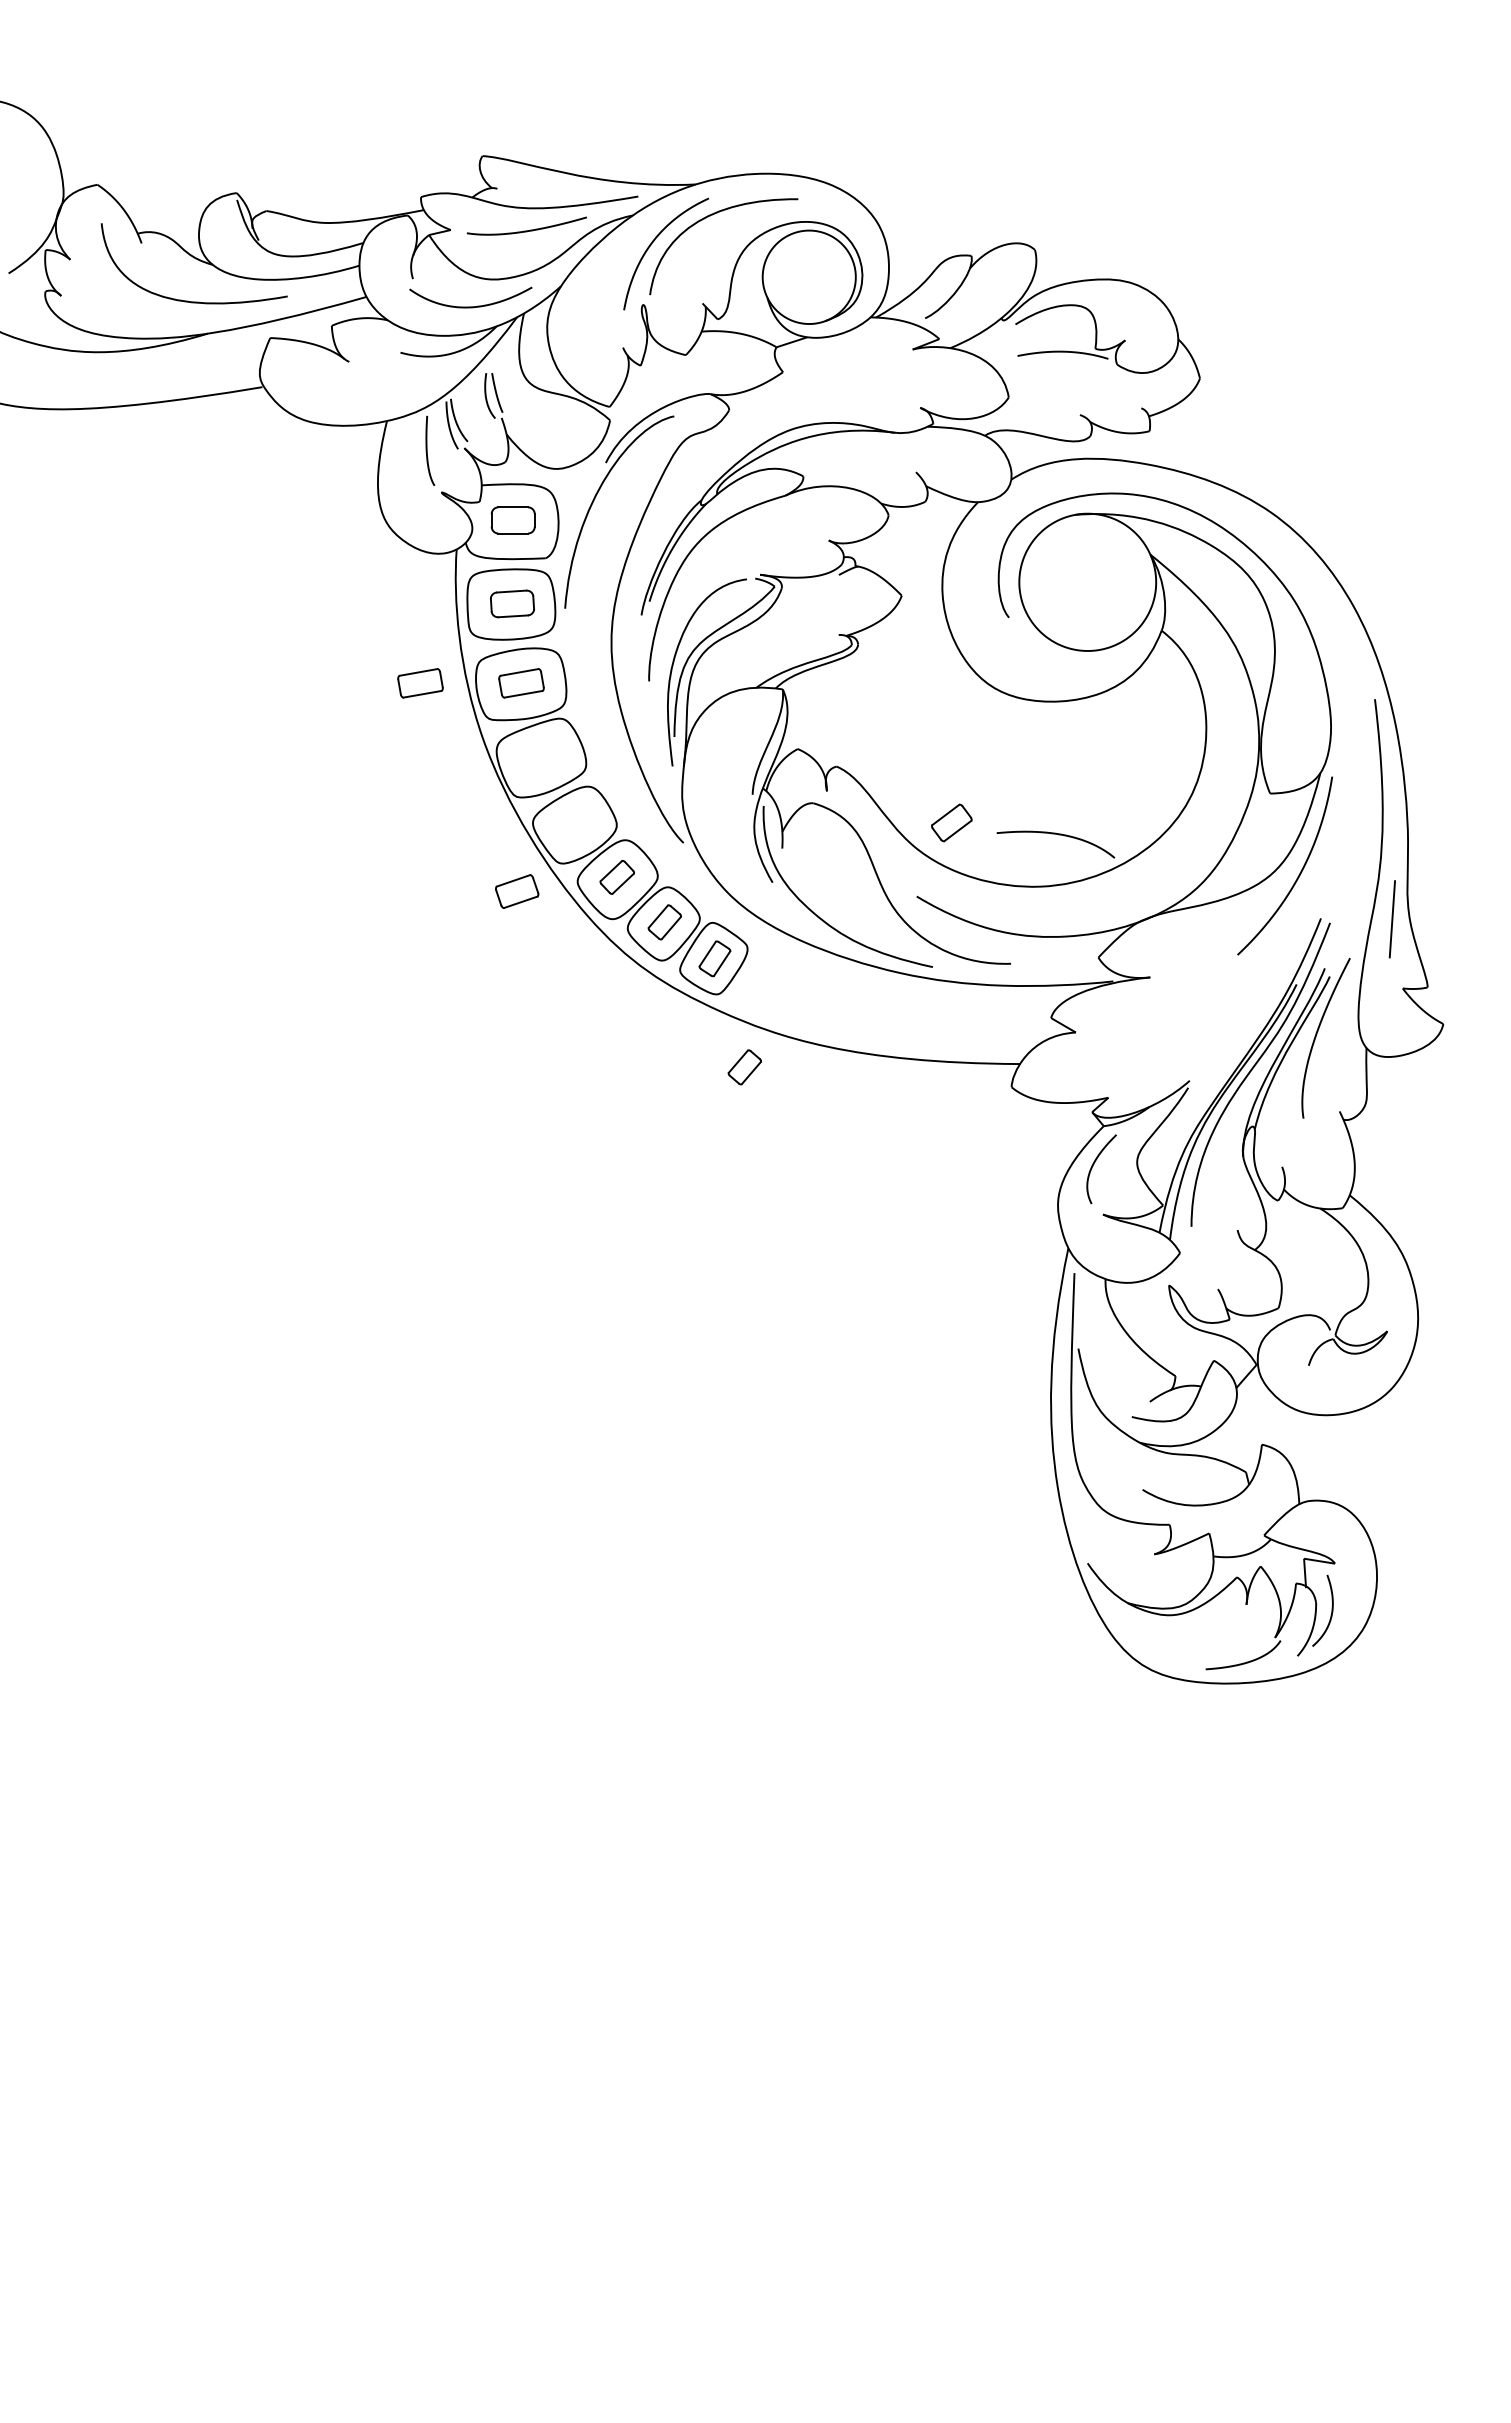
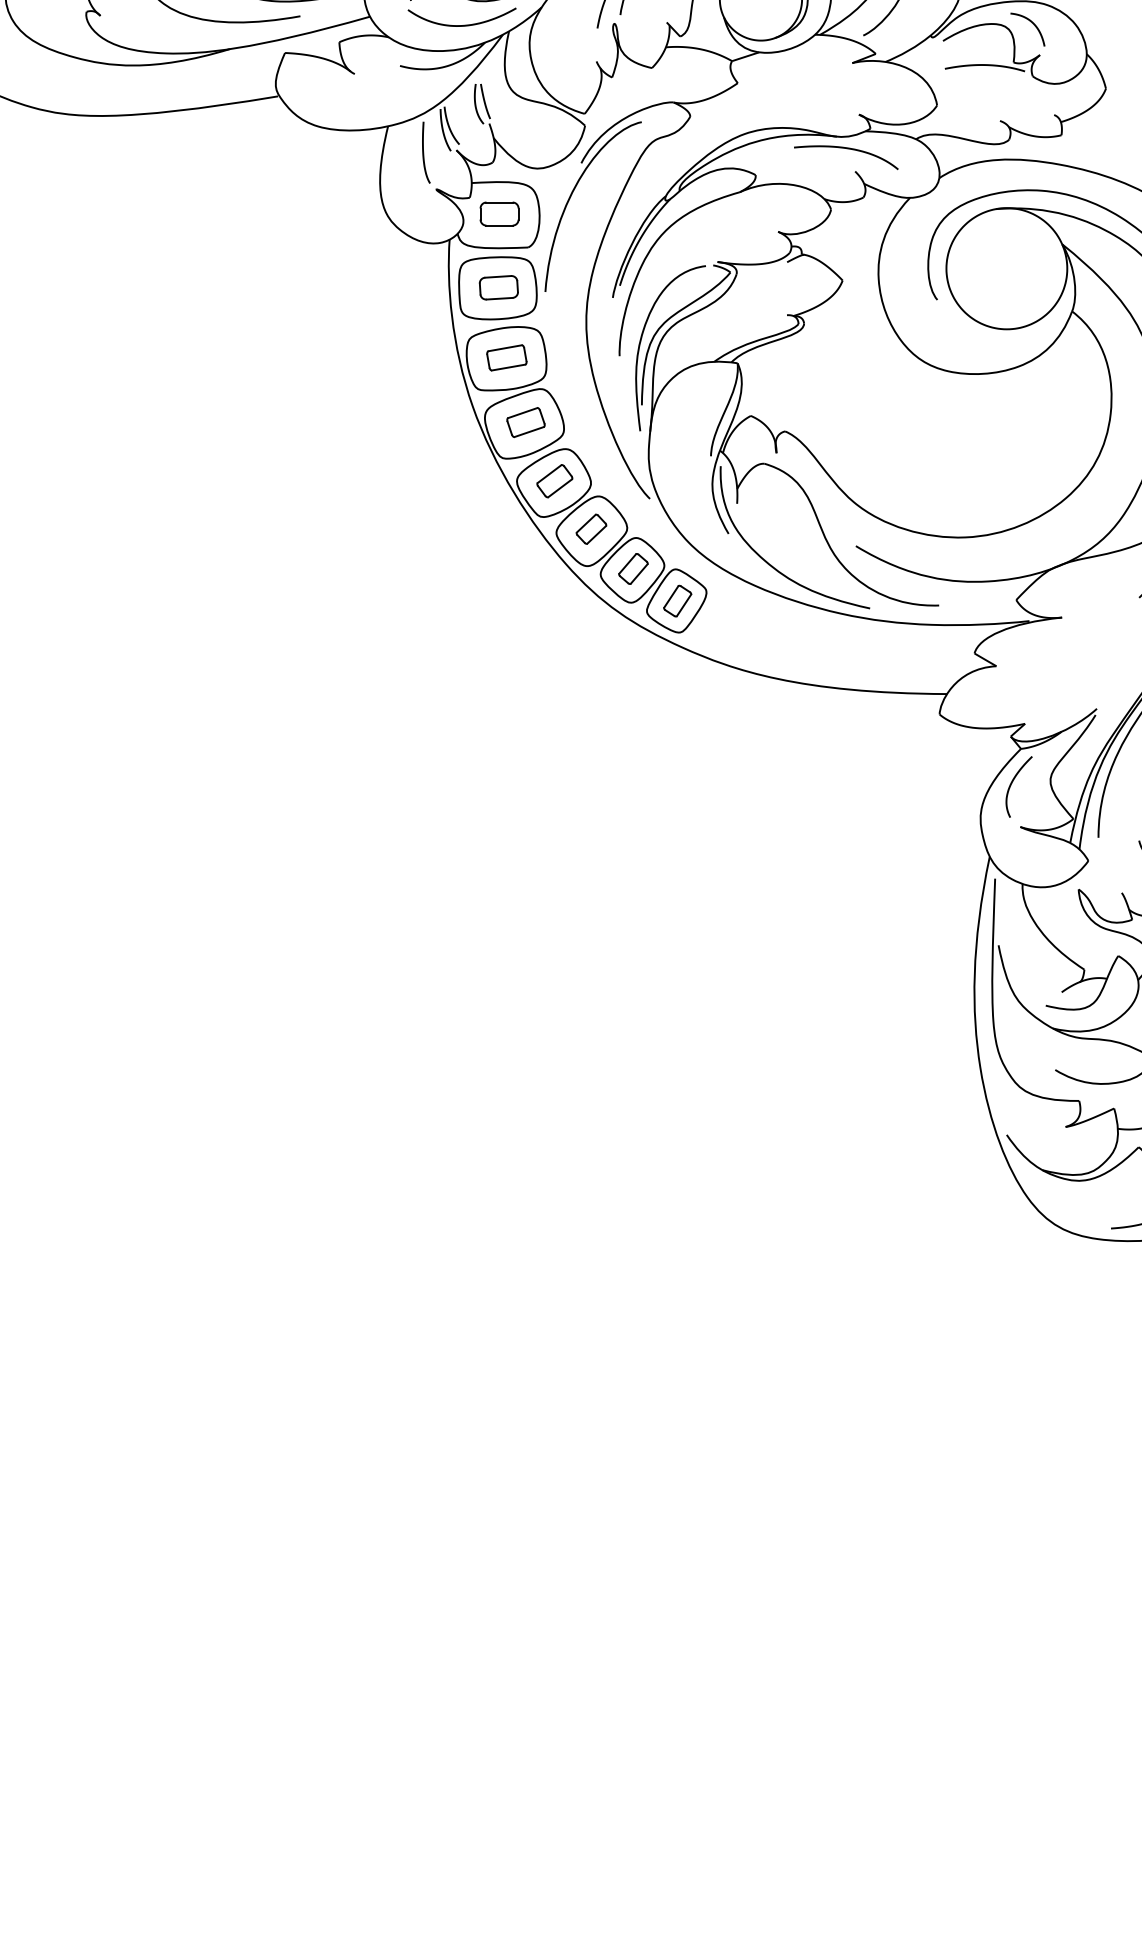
curve: (1117, 305) -> (1033, 24), added
part: (420, 683) -> (417, 358), removed
part: (951, 822) -> (554, 480), moved
curve: (1058, 835) -> (848, 149), moved
part: (517, 891) -> (526, 422), moved
part: (744, 1067) -> (703, 697), removed

